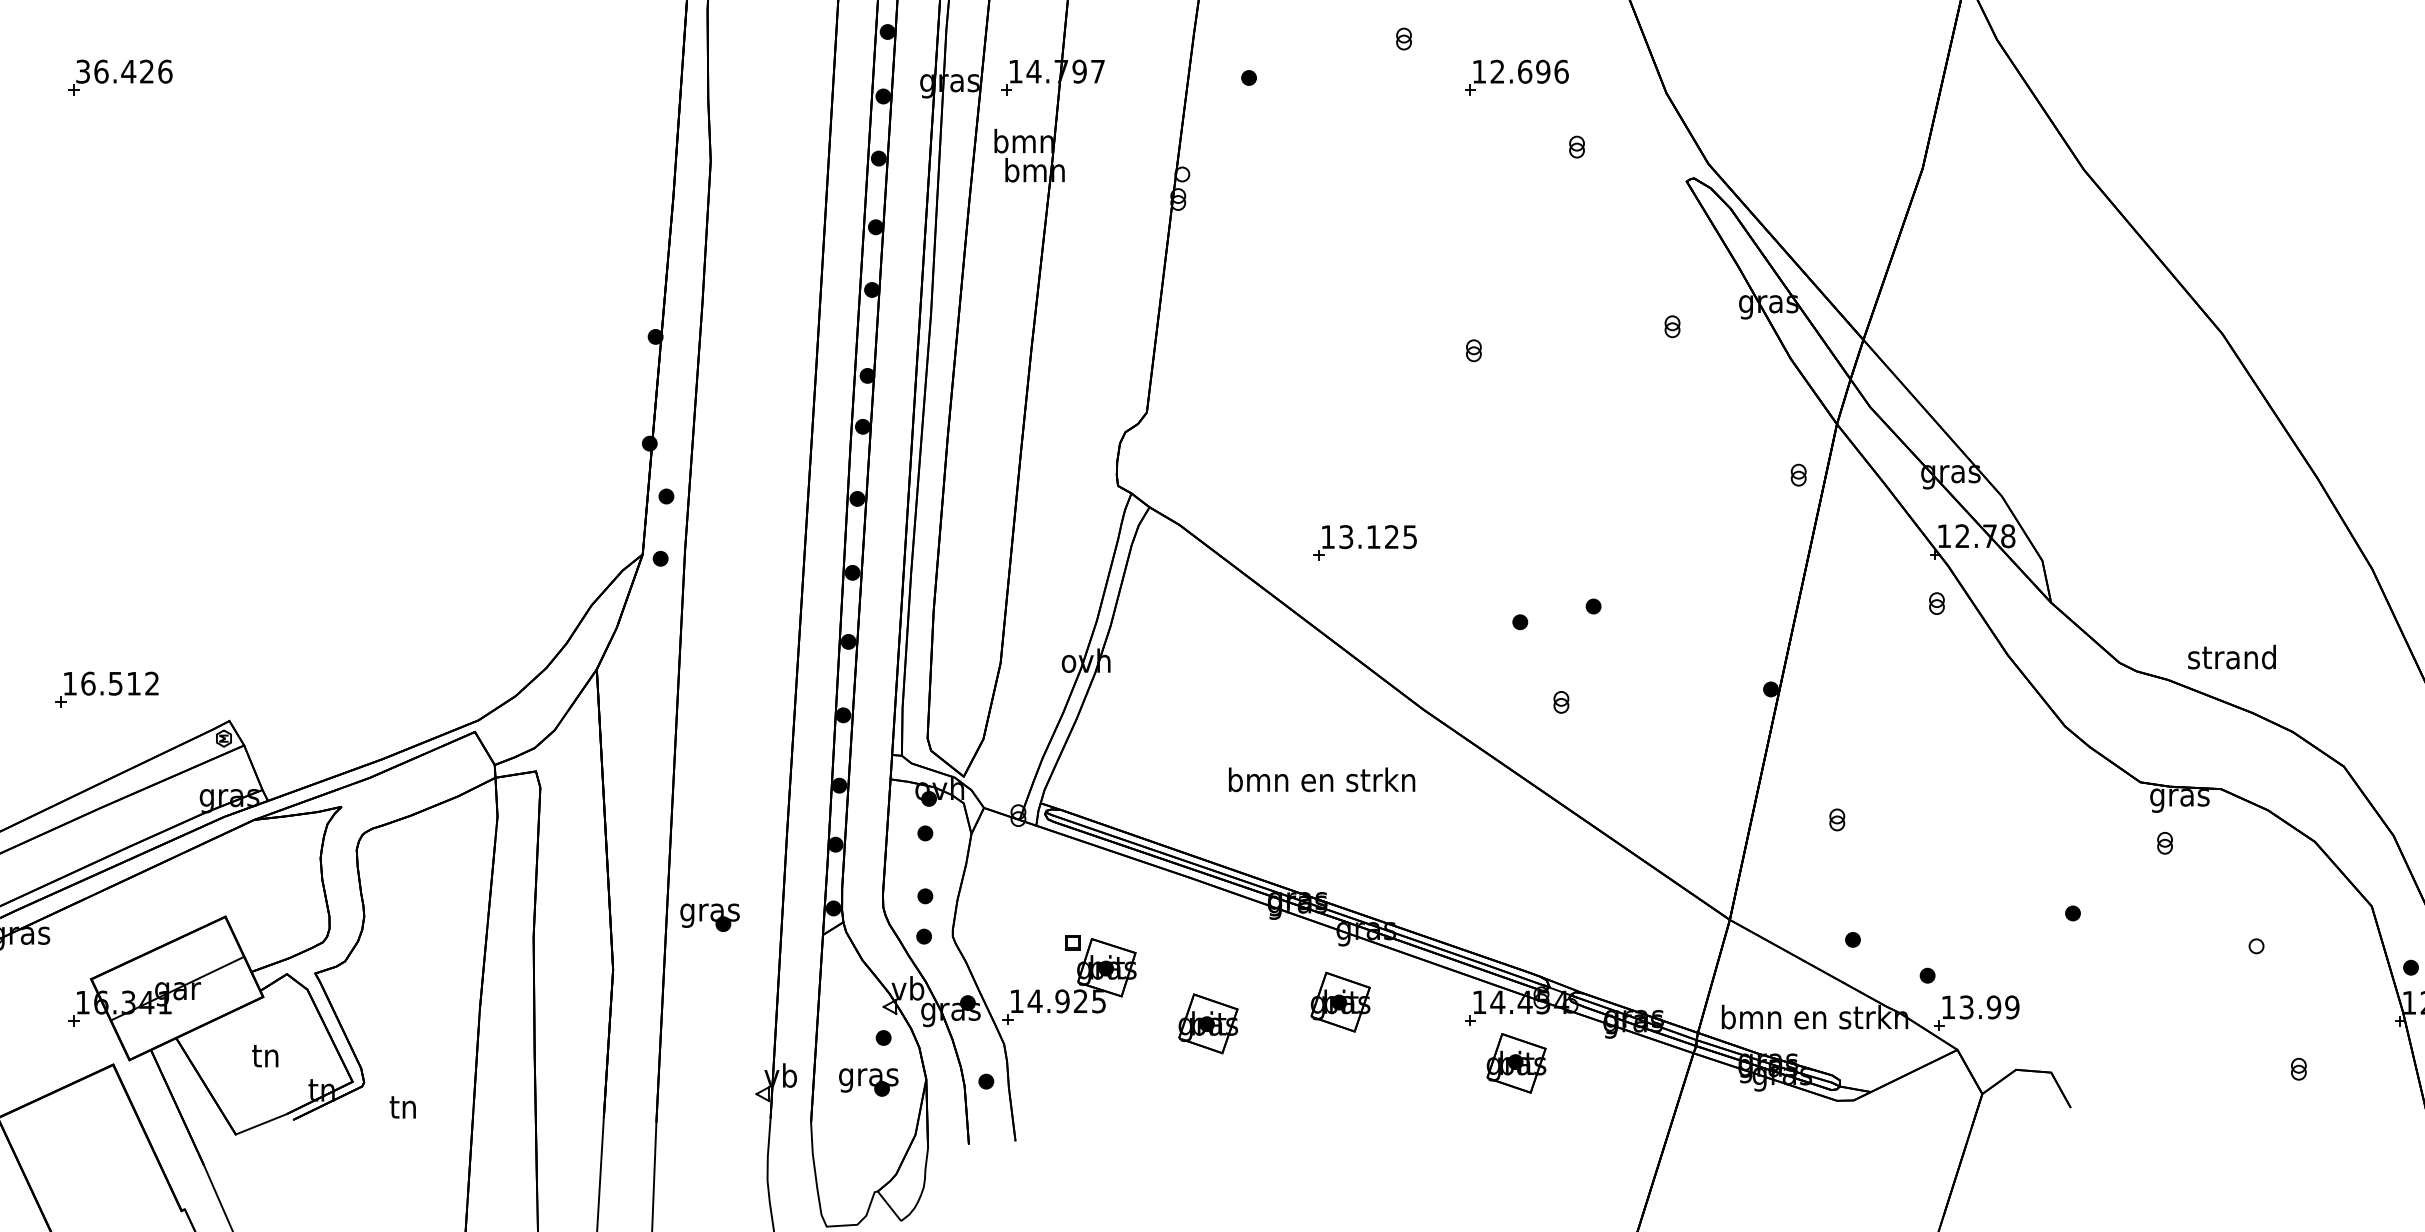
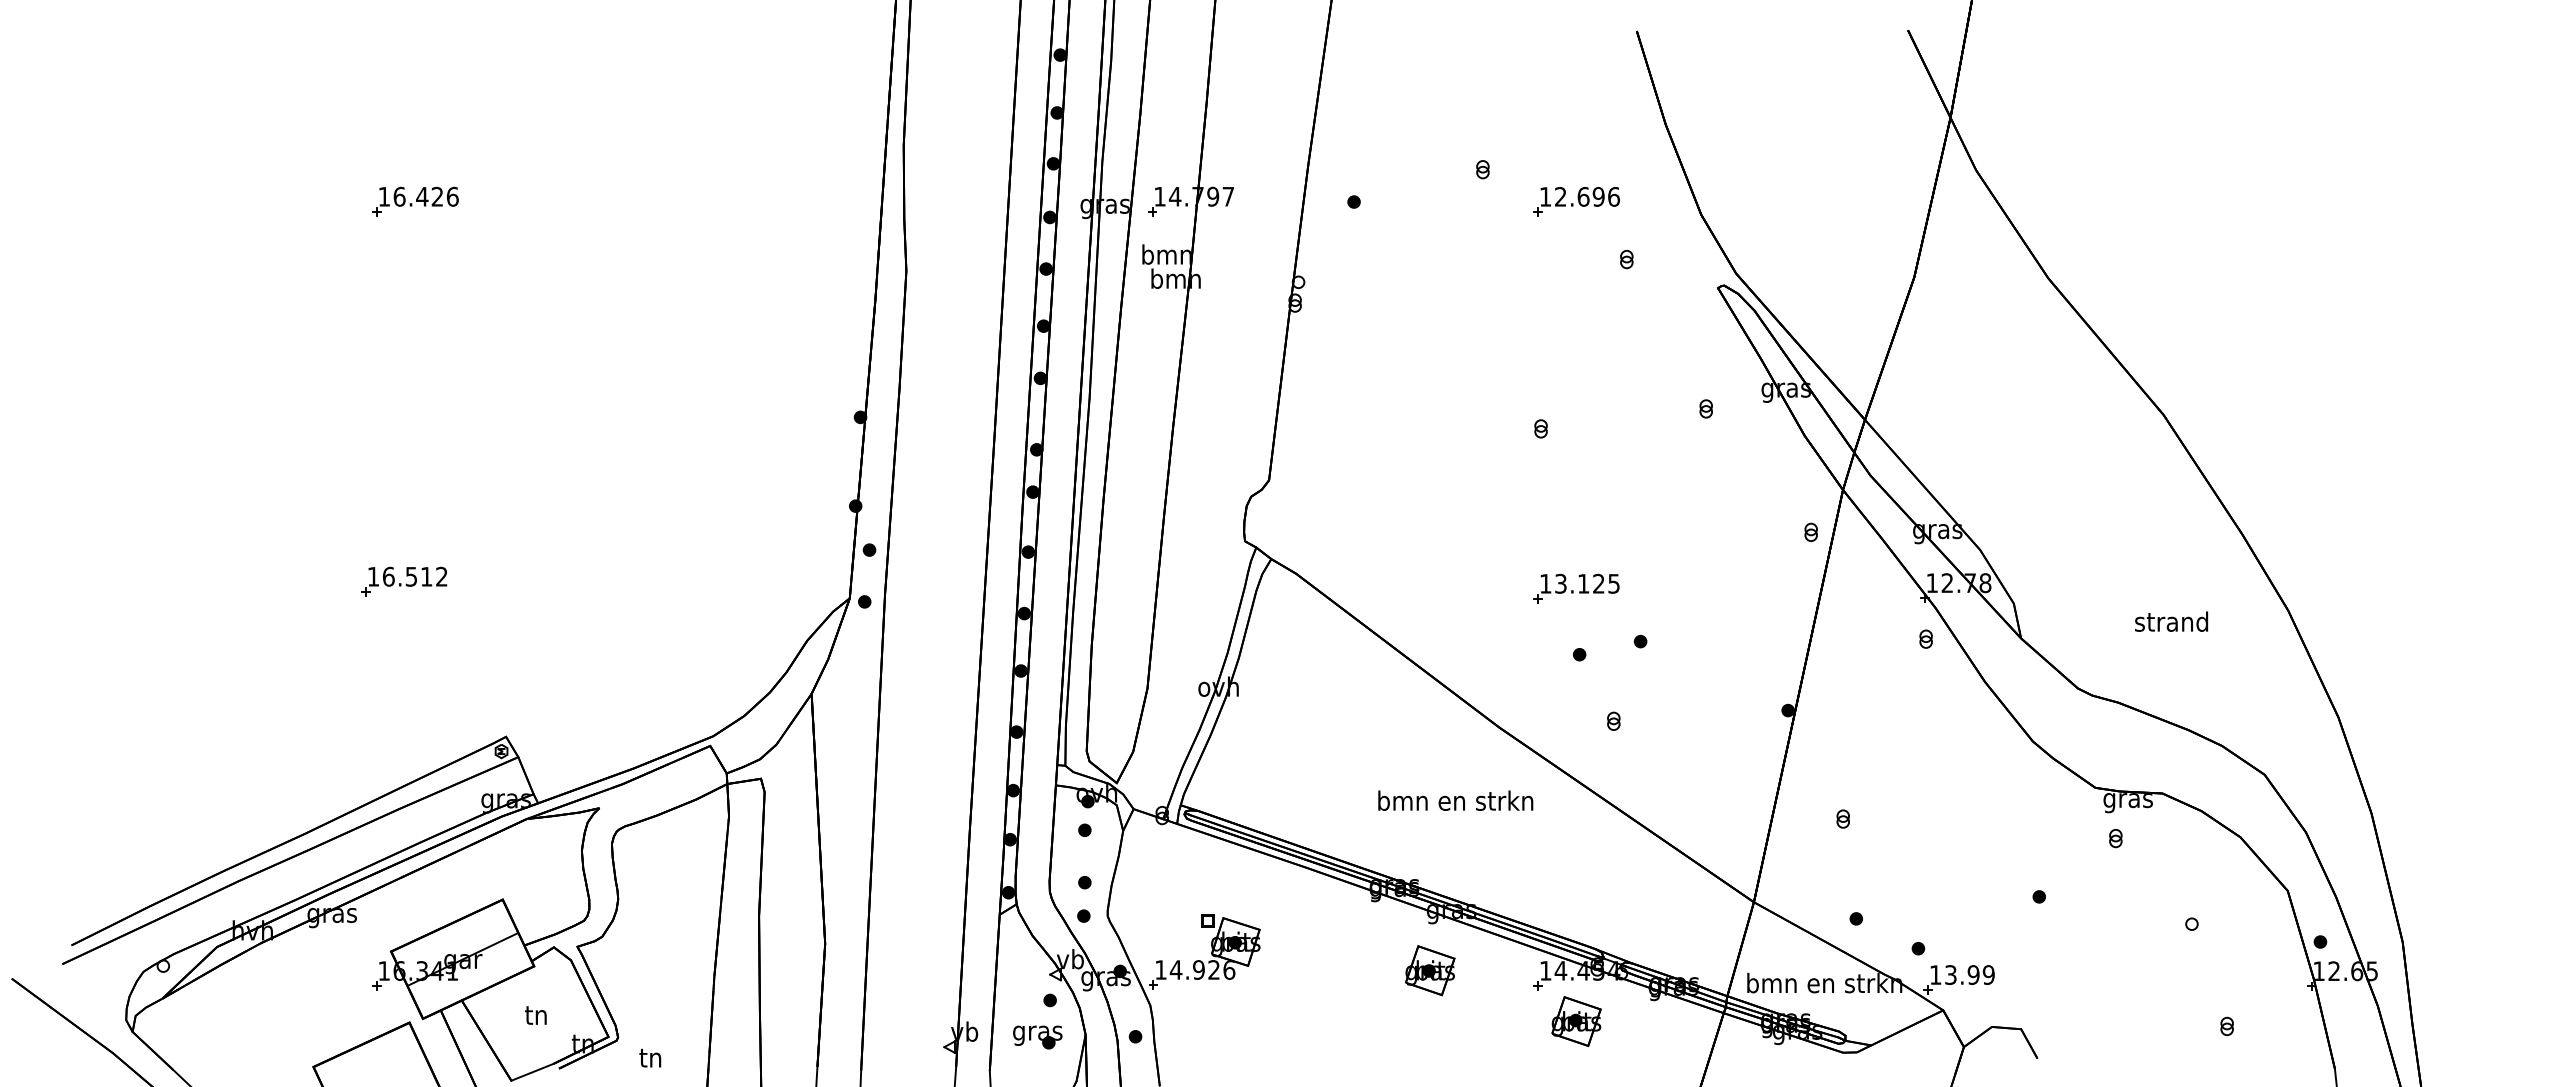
text: (83, 71) -> (384, 196), 36.426 -> 16.426
part: (1365, 542) -> (1576, 588), moved
text: (2231, 656) -> (2171, 621), moved
part: (107, 689) -> (404, 581), moved
text: (1321, 779) -> (1455, 800), moved
part: (709, 917) -> (905, 900), removed
text: (1099, 1000) -> (1229, 969), 14.925 -> 14.926
part: (1208, 1023) -> (1320, 988), removed

